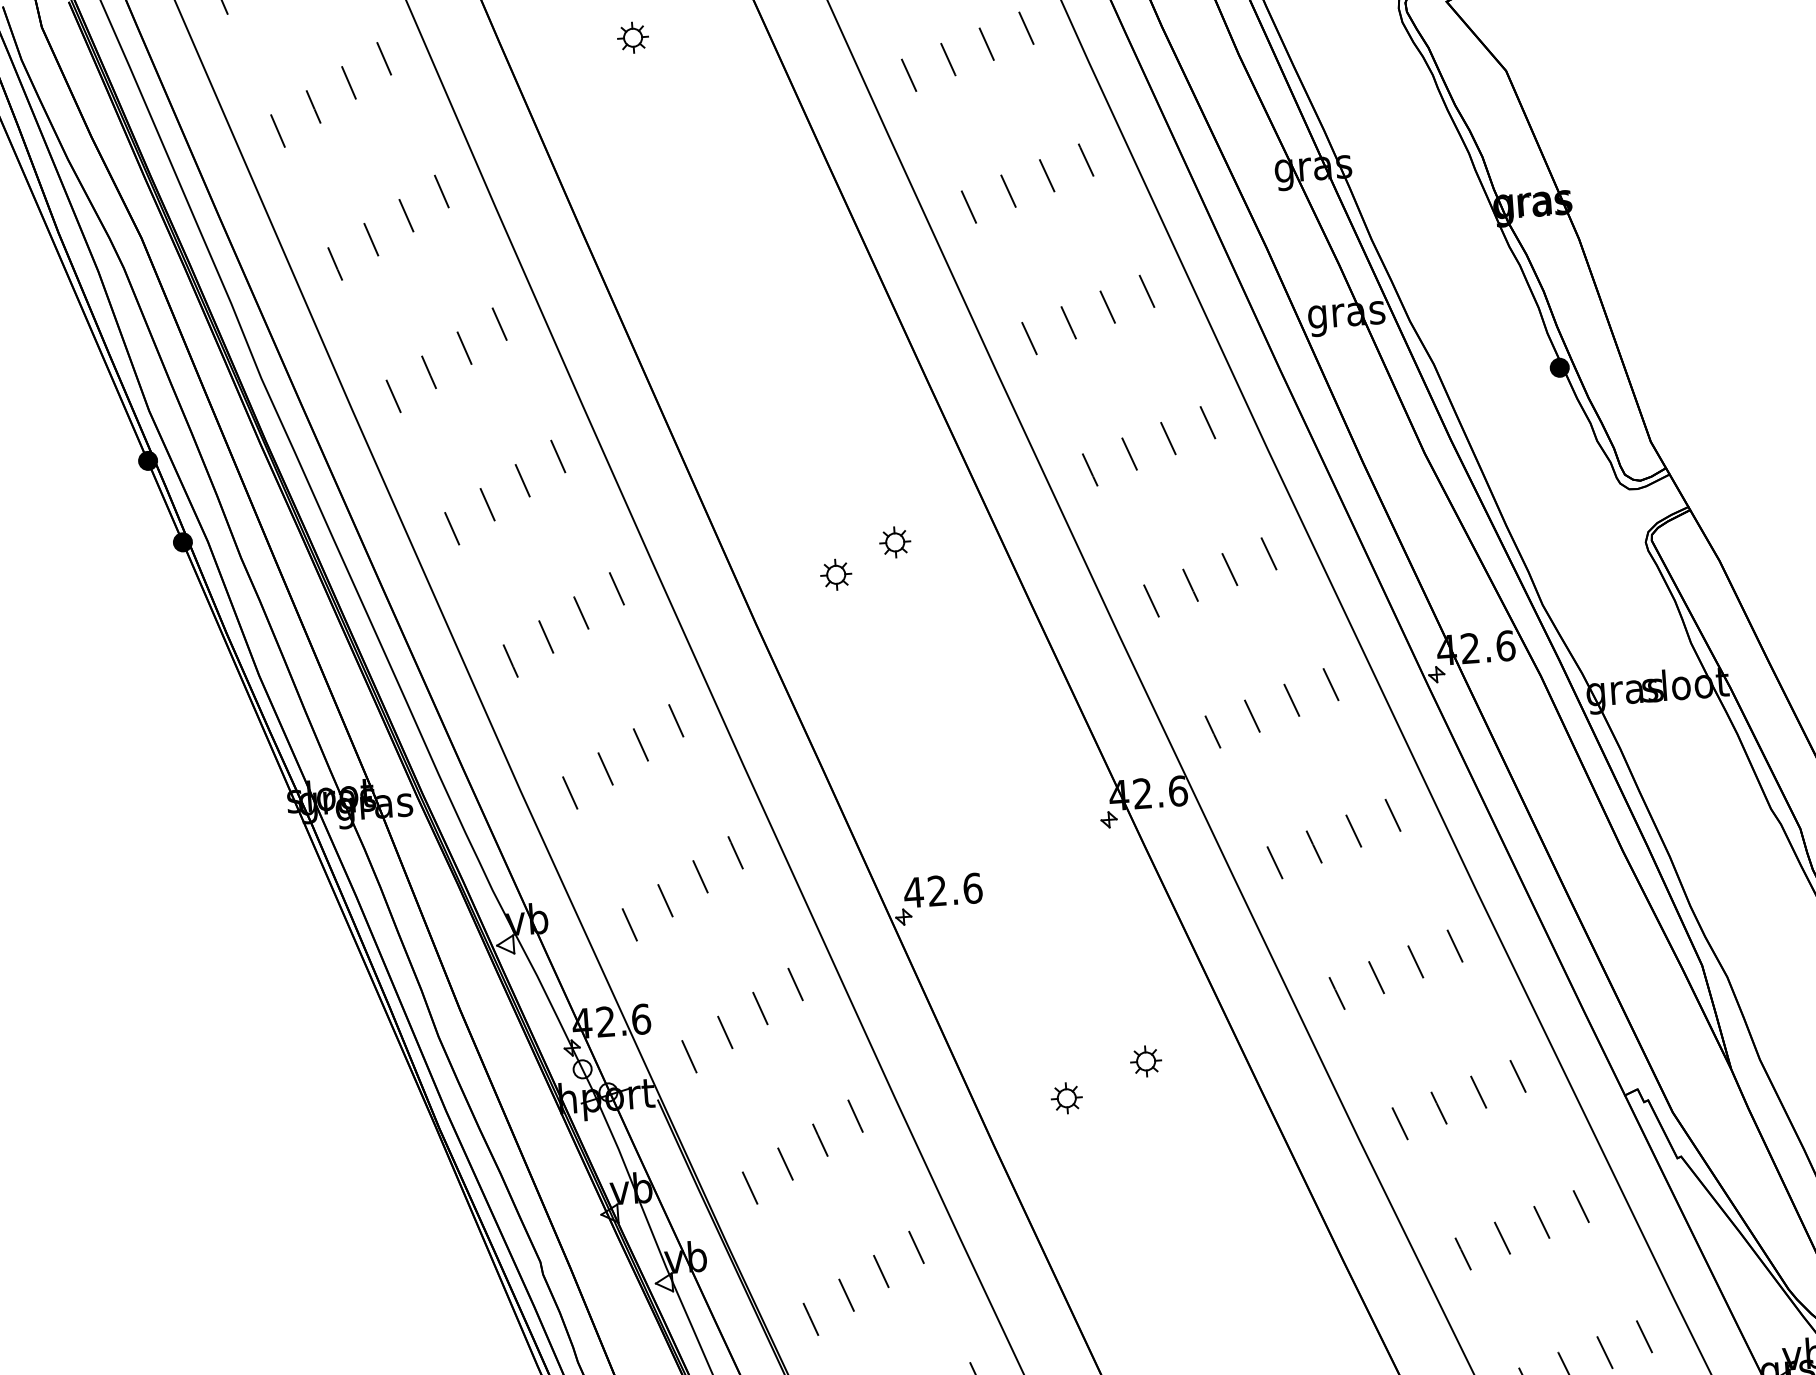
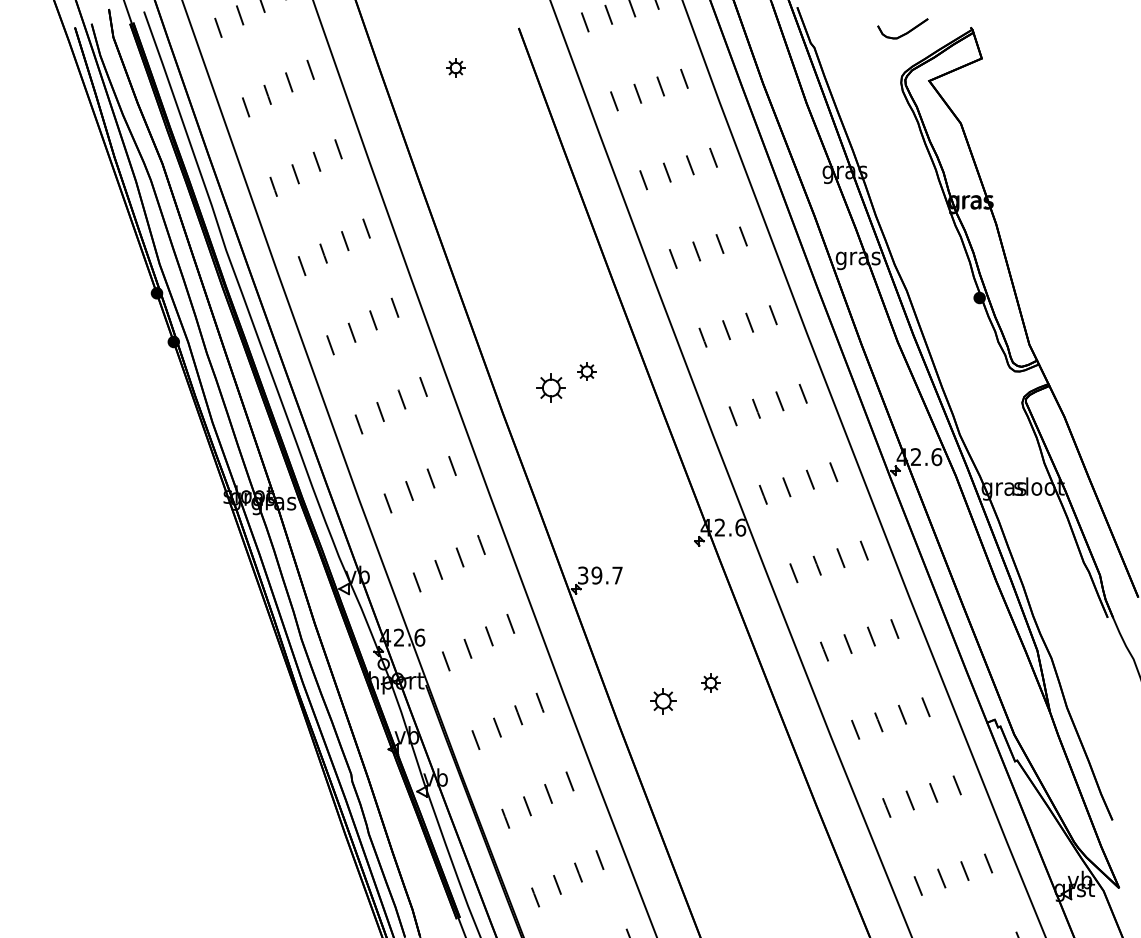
part: (836, 573) -> (551, 387), size x1.6
text: (943, 890) -> (600, 575), 42.6 -> 39.7
part: (1066, 1097) -> (663, 700), size x1.4

